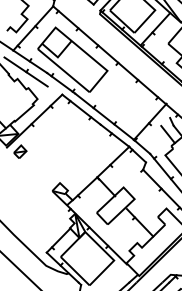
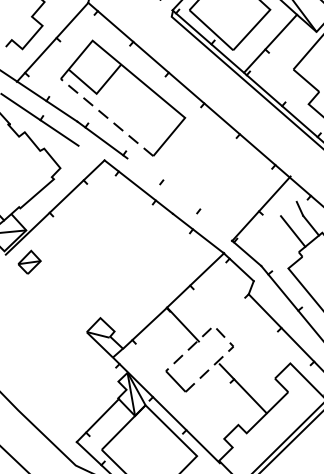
line: (63, 70) -> (106, 117), solid -> dashed
line: (104, 116) -> (179, 199), removed
line: (128, 192) -> (222, 334), solid -> dashed

